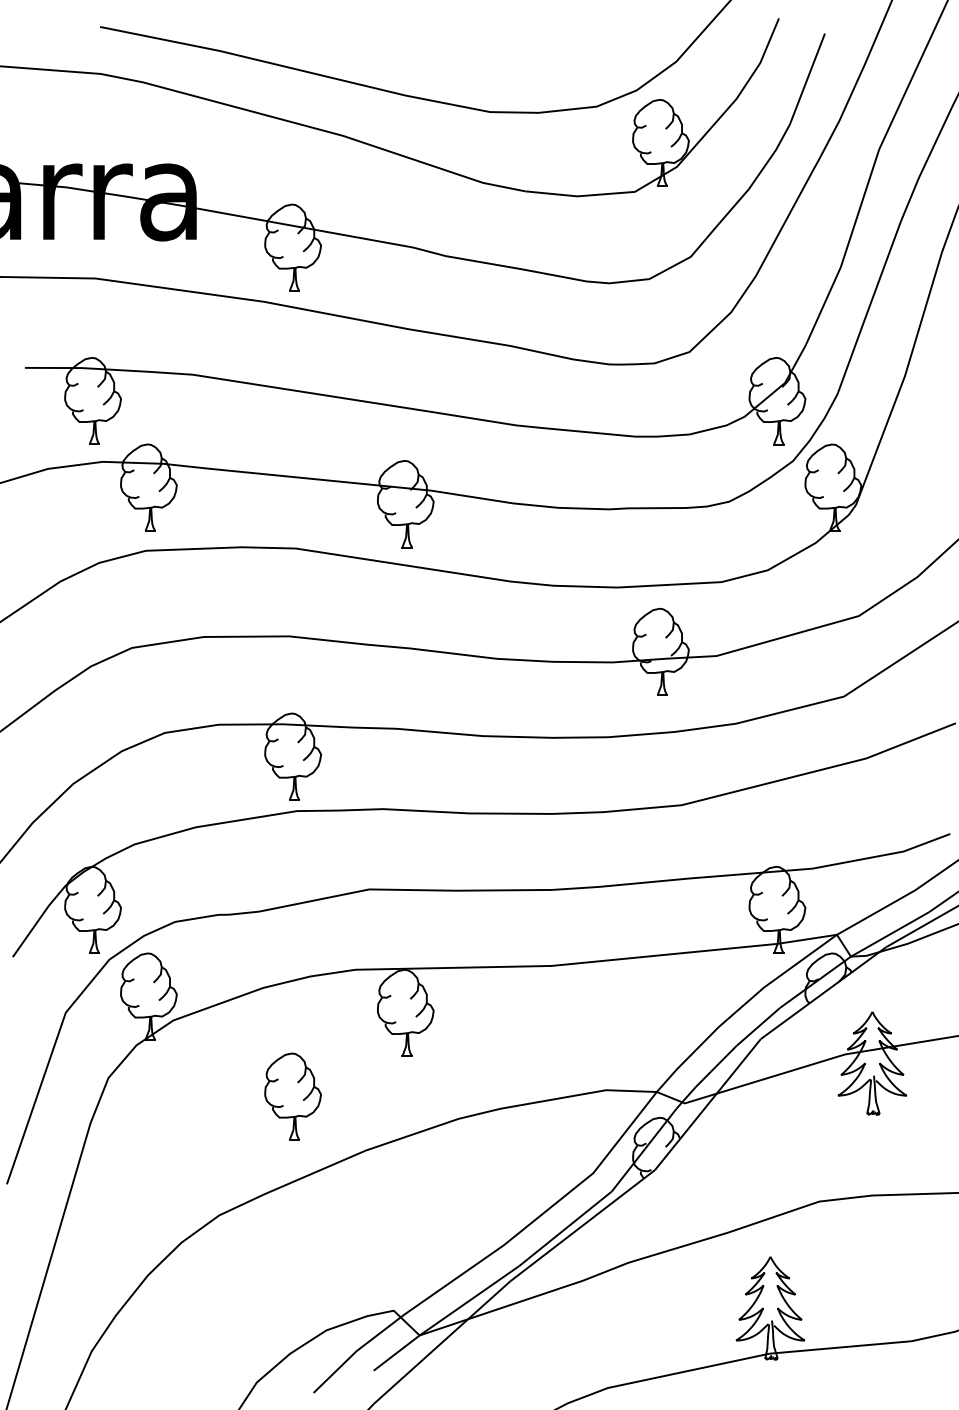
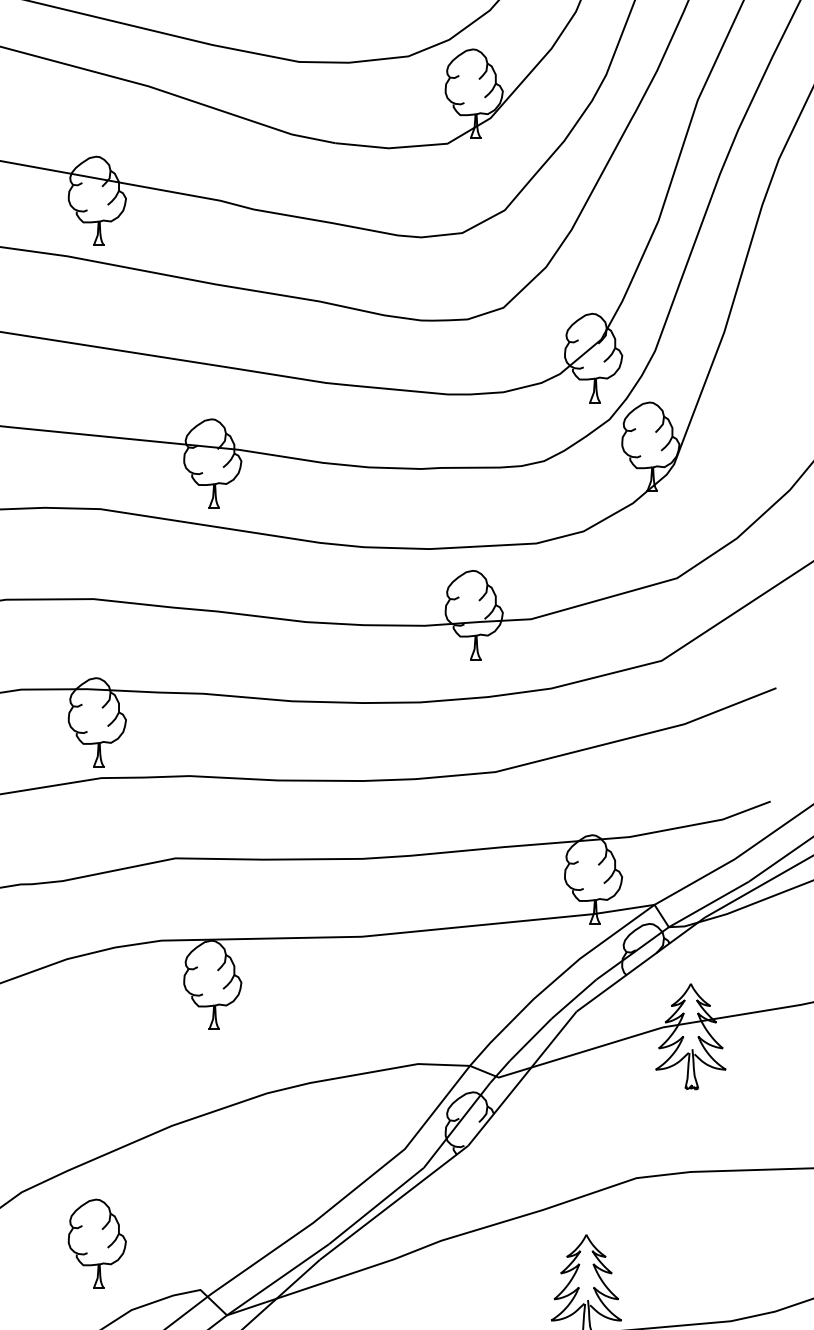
part: (292, 1096) -> (96, 1243), moved

